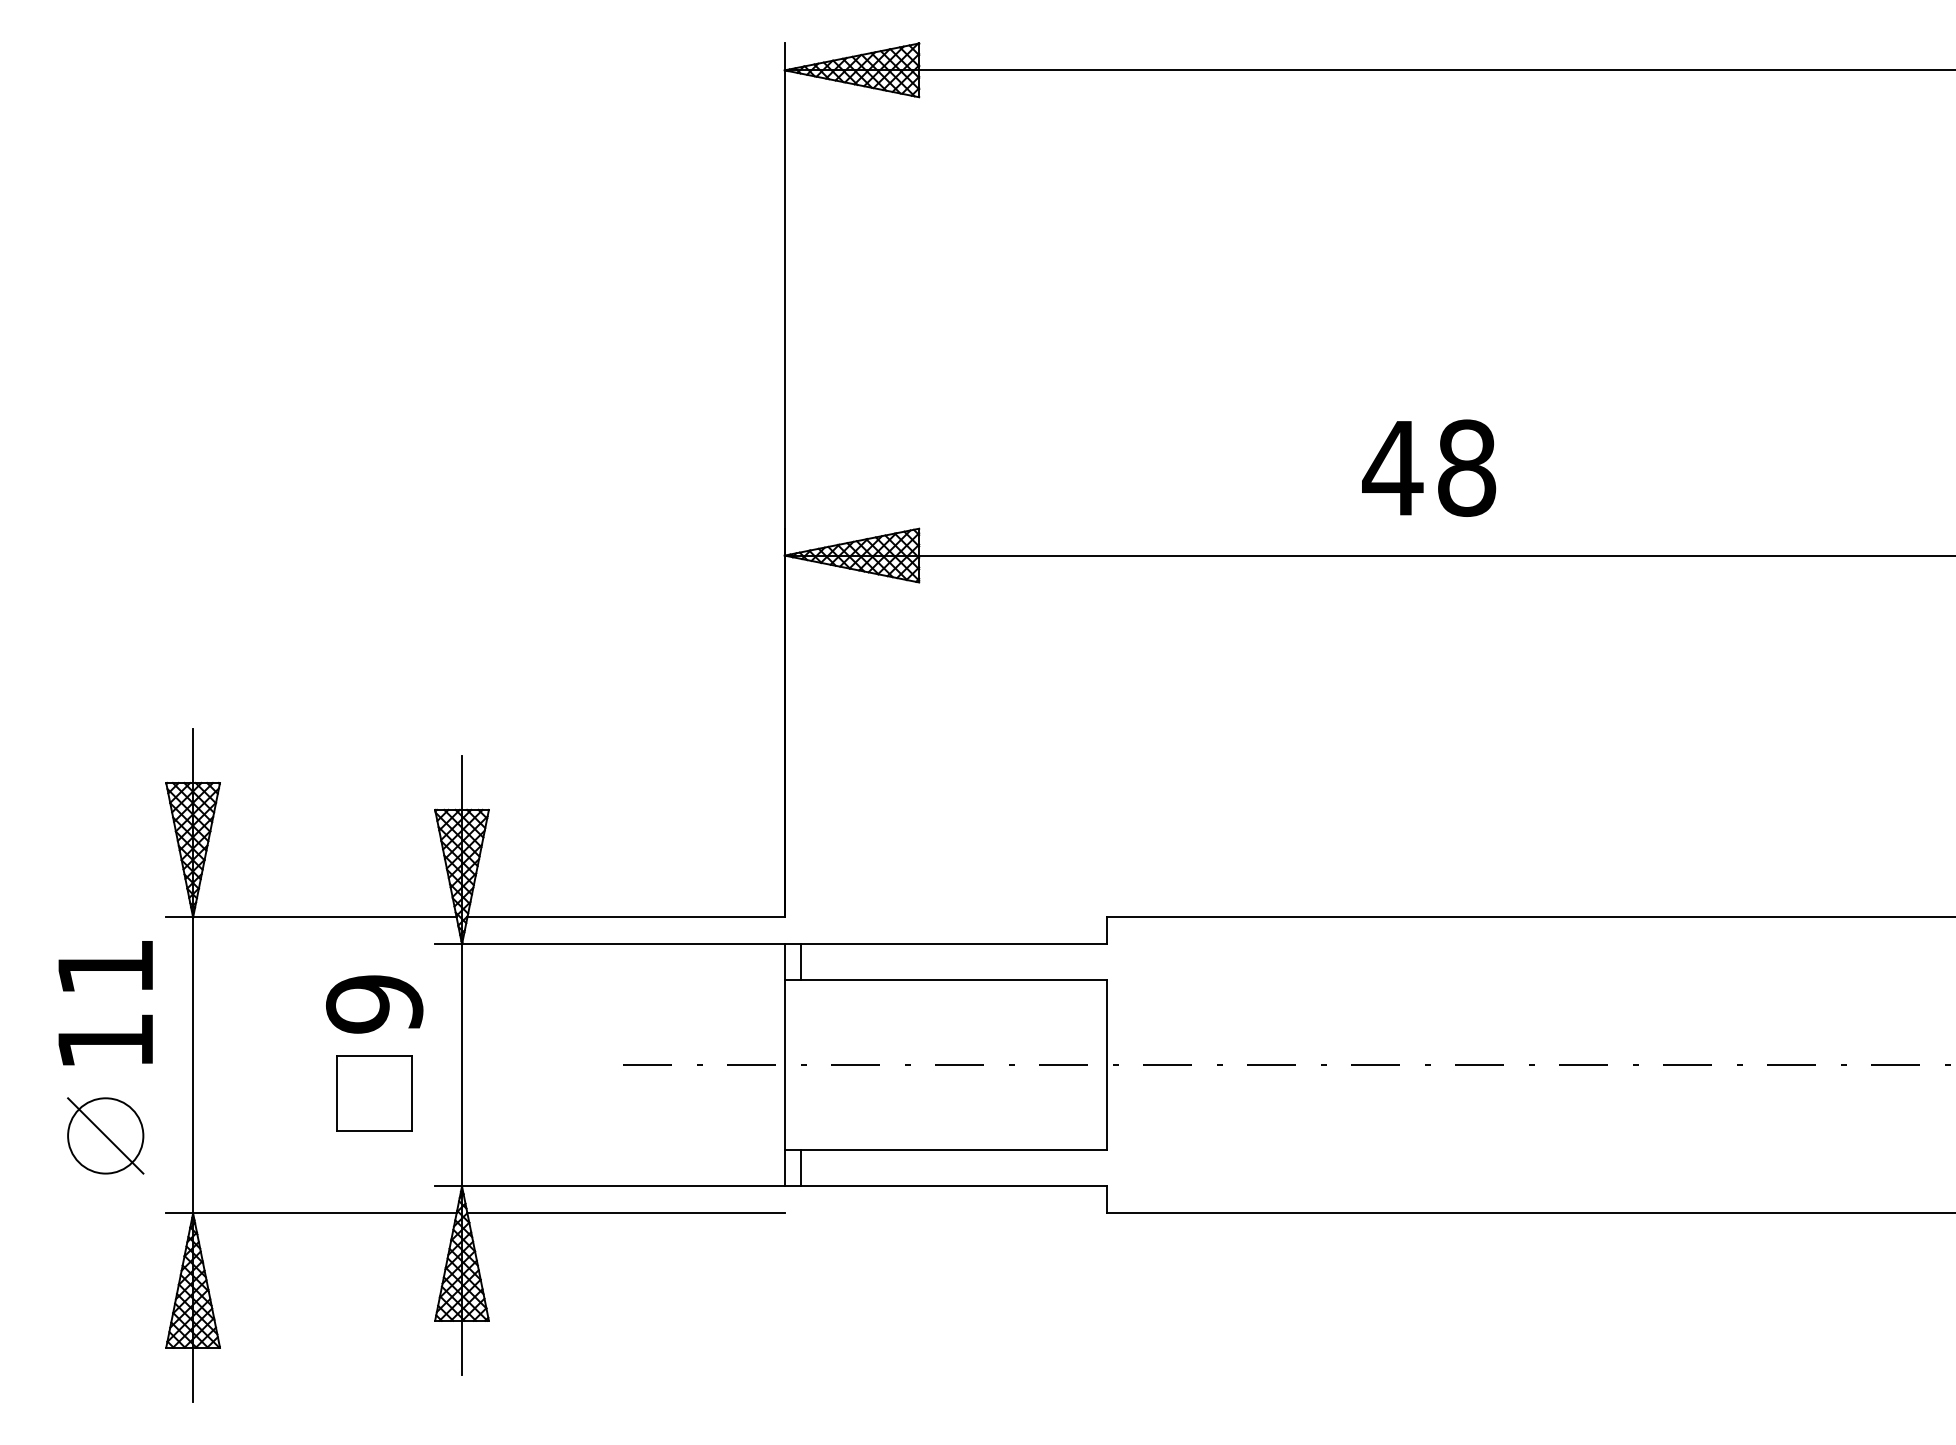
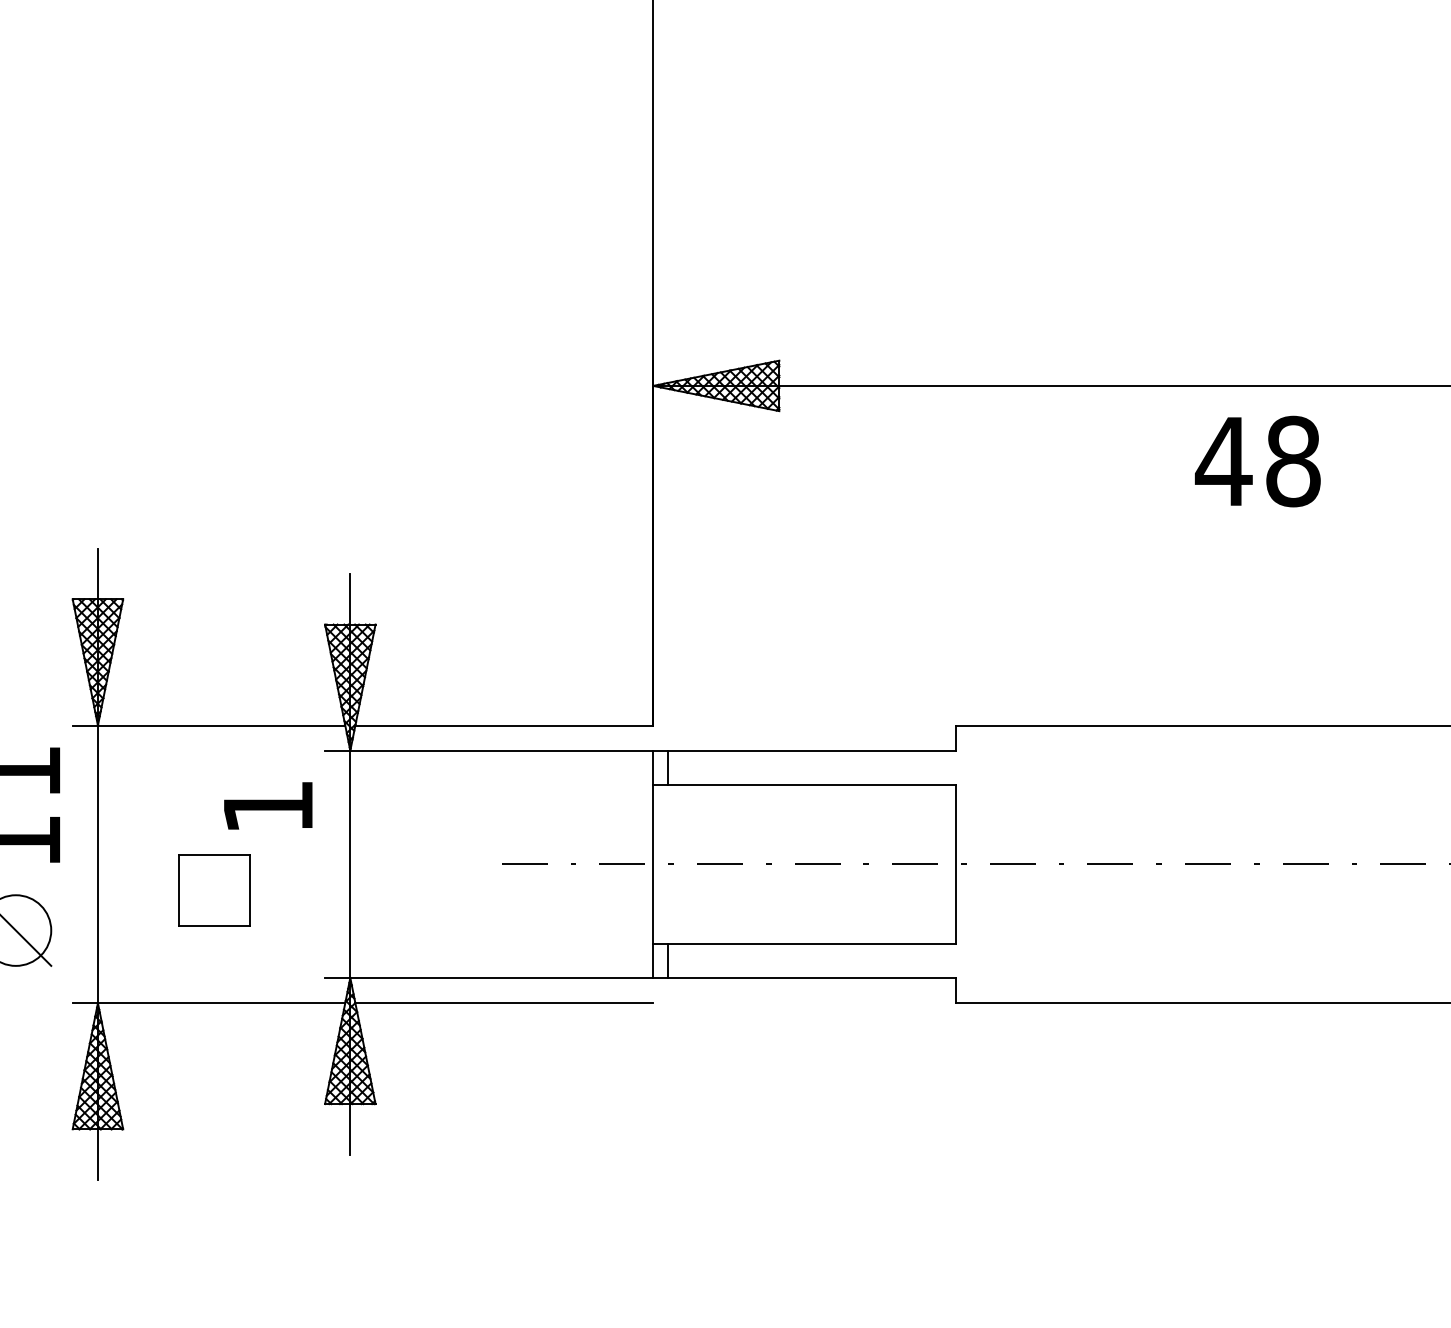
text: (1429, 467) -> (1258, 460), moved
text: (374, 1004) -> (268, 807), 9 -> 1
part: (374, 1093) -> (214, 890), moved

